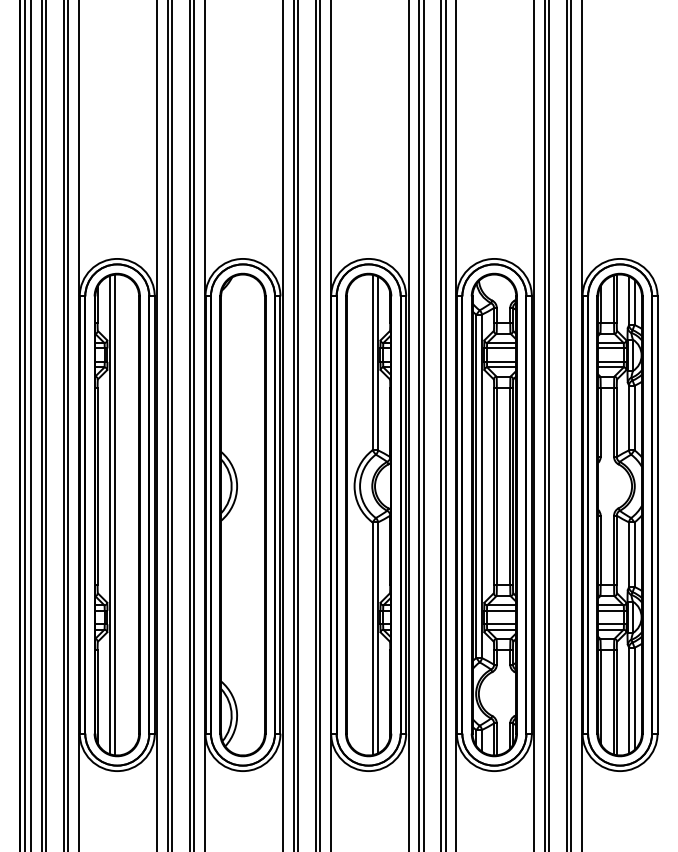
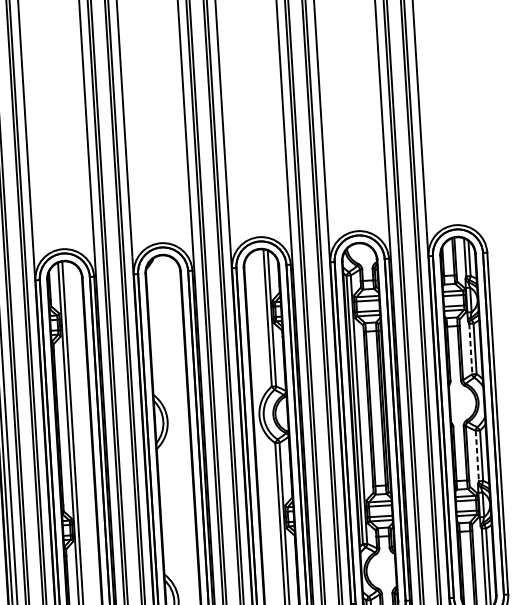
line: (629, 418) -> (471, 349), solid -> dashed
line: (629, 555) -> (477, 456), solid -> dashed

